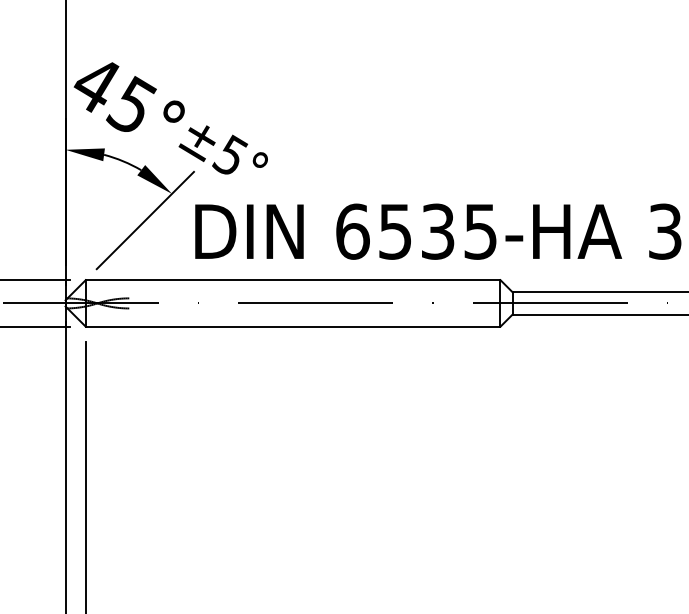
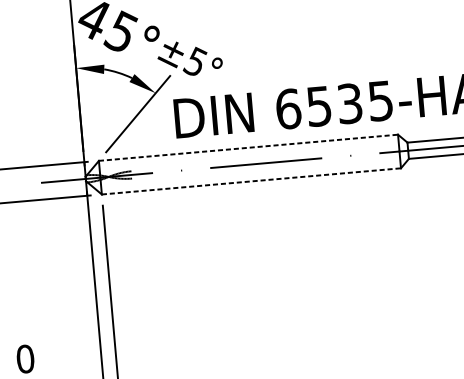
line: (293, 280) -> (248, 148), solid -> dashed
line: (293, 326) -> (251, 181), solid -> dashed

